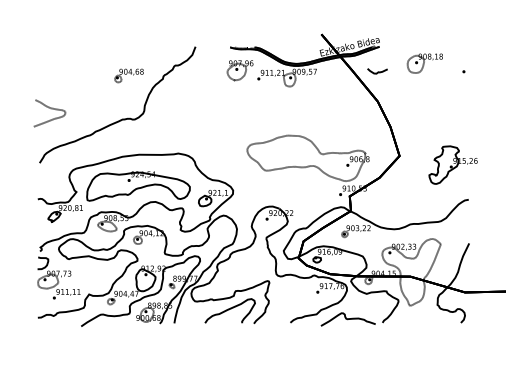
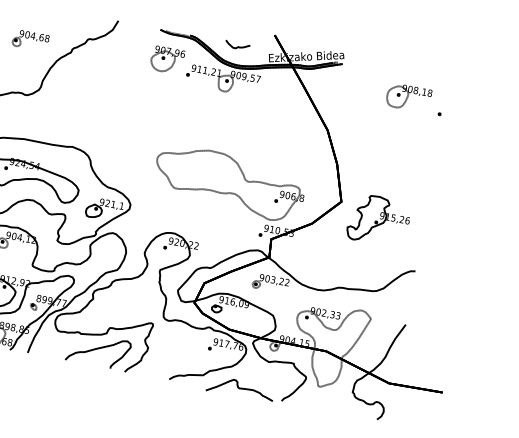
part: (424, 63) -> (408, 97), moved
curve: (377, 71) -> (237, 45), moved
part: (452, 164) -> (378, 219), moved

